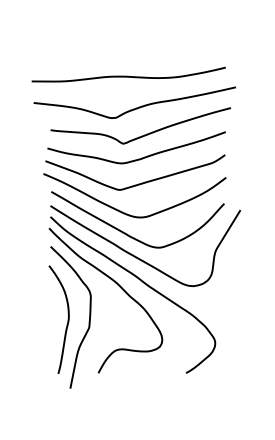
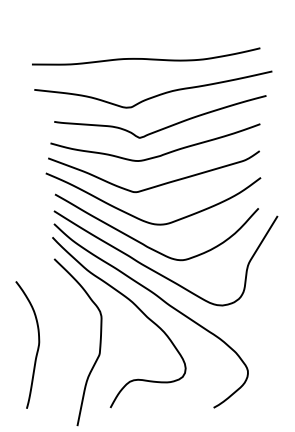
curve: (67, 319) -> (37, 344), moved

